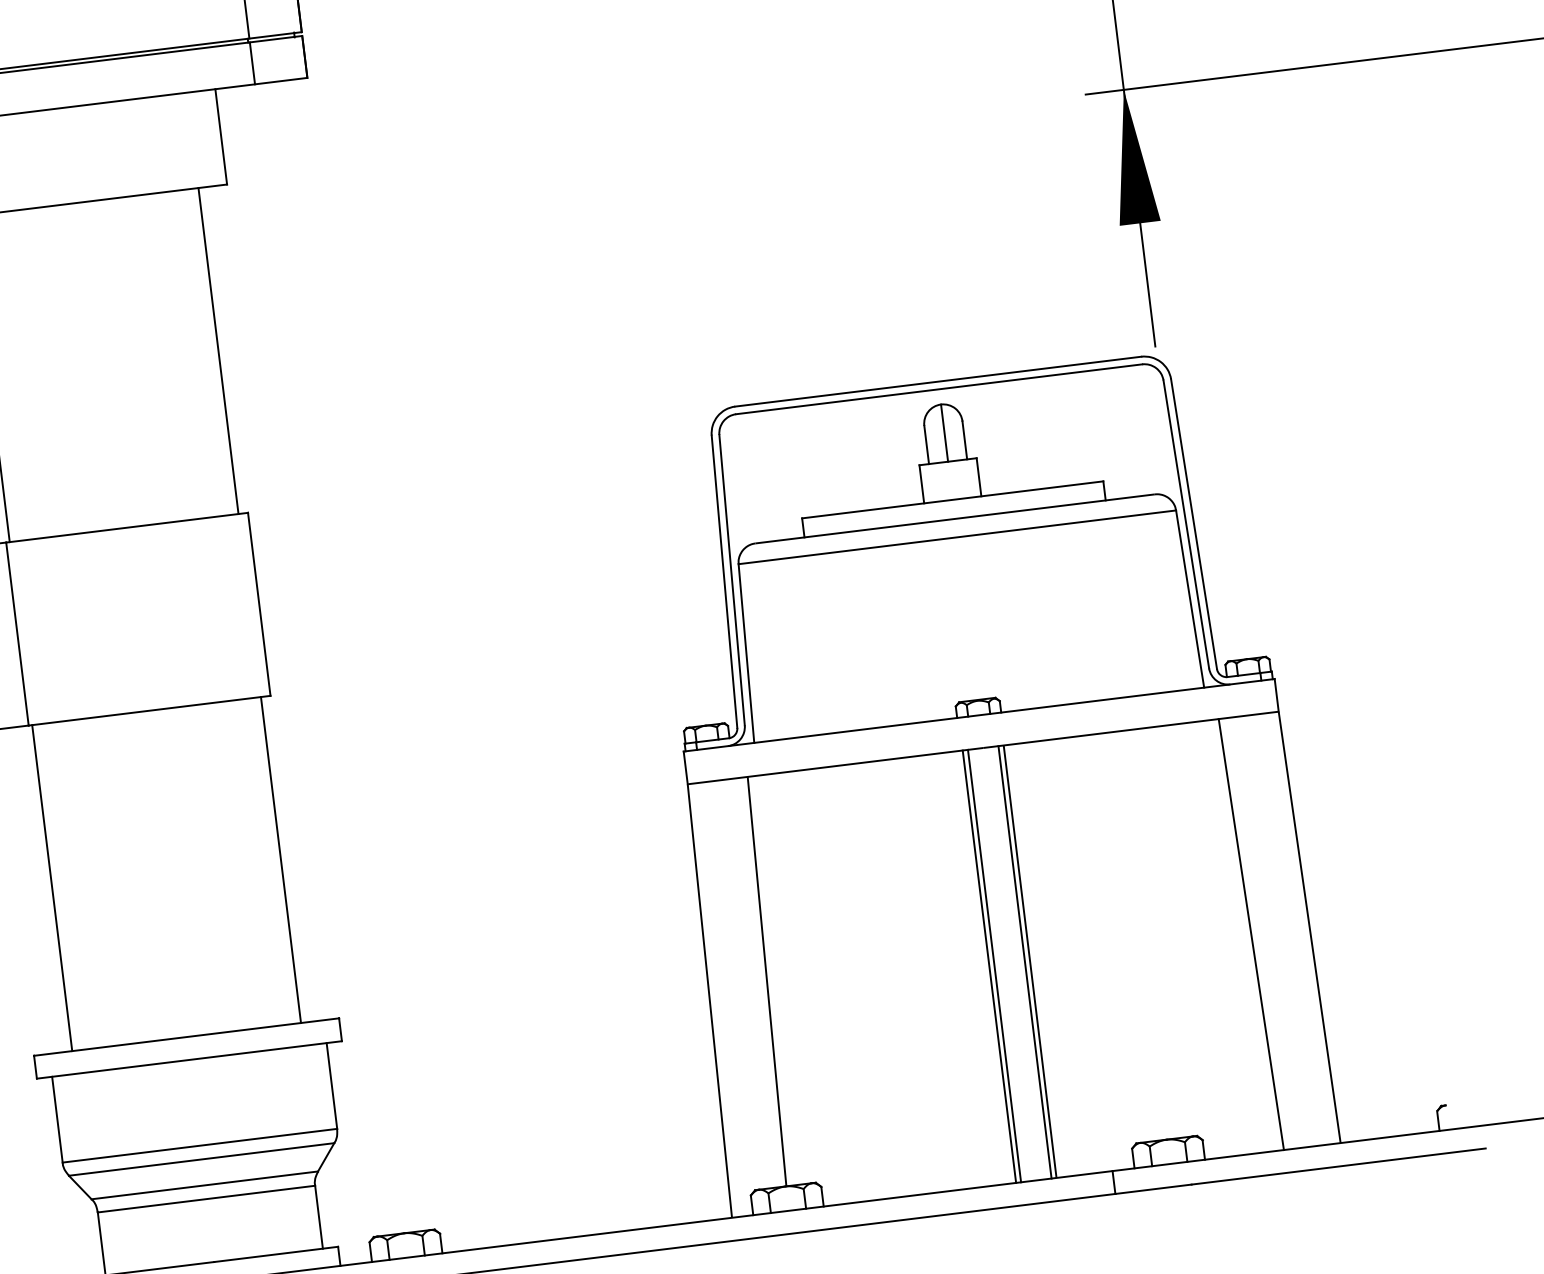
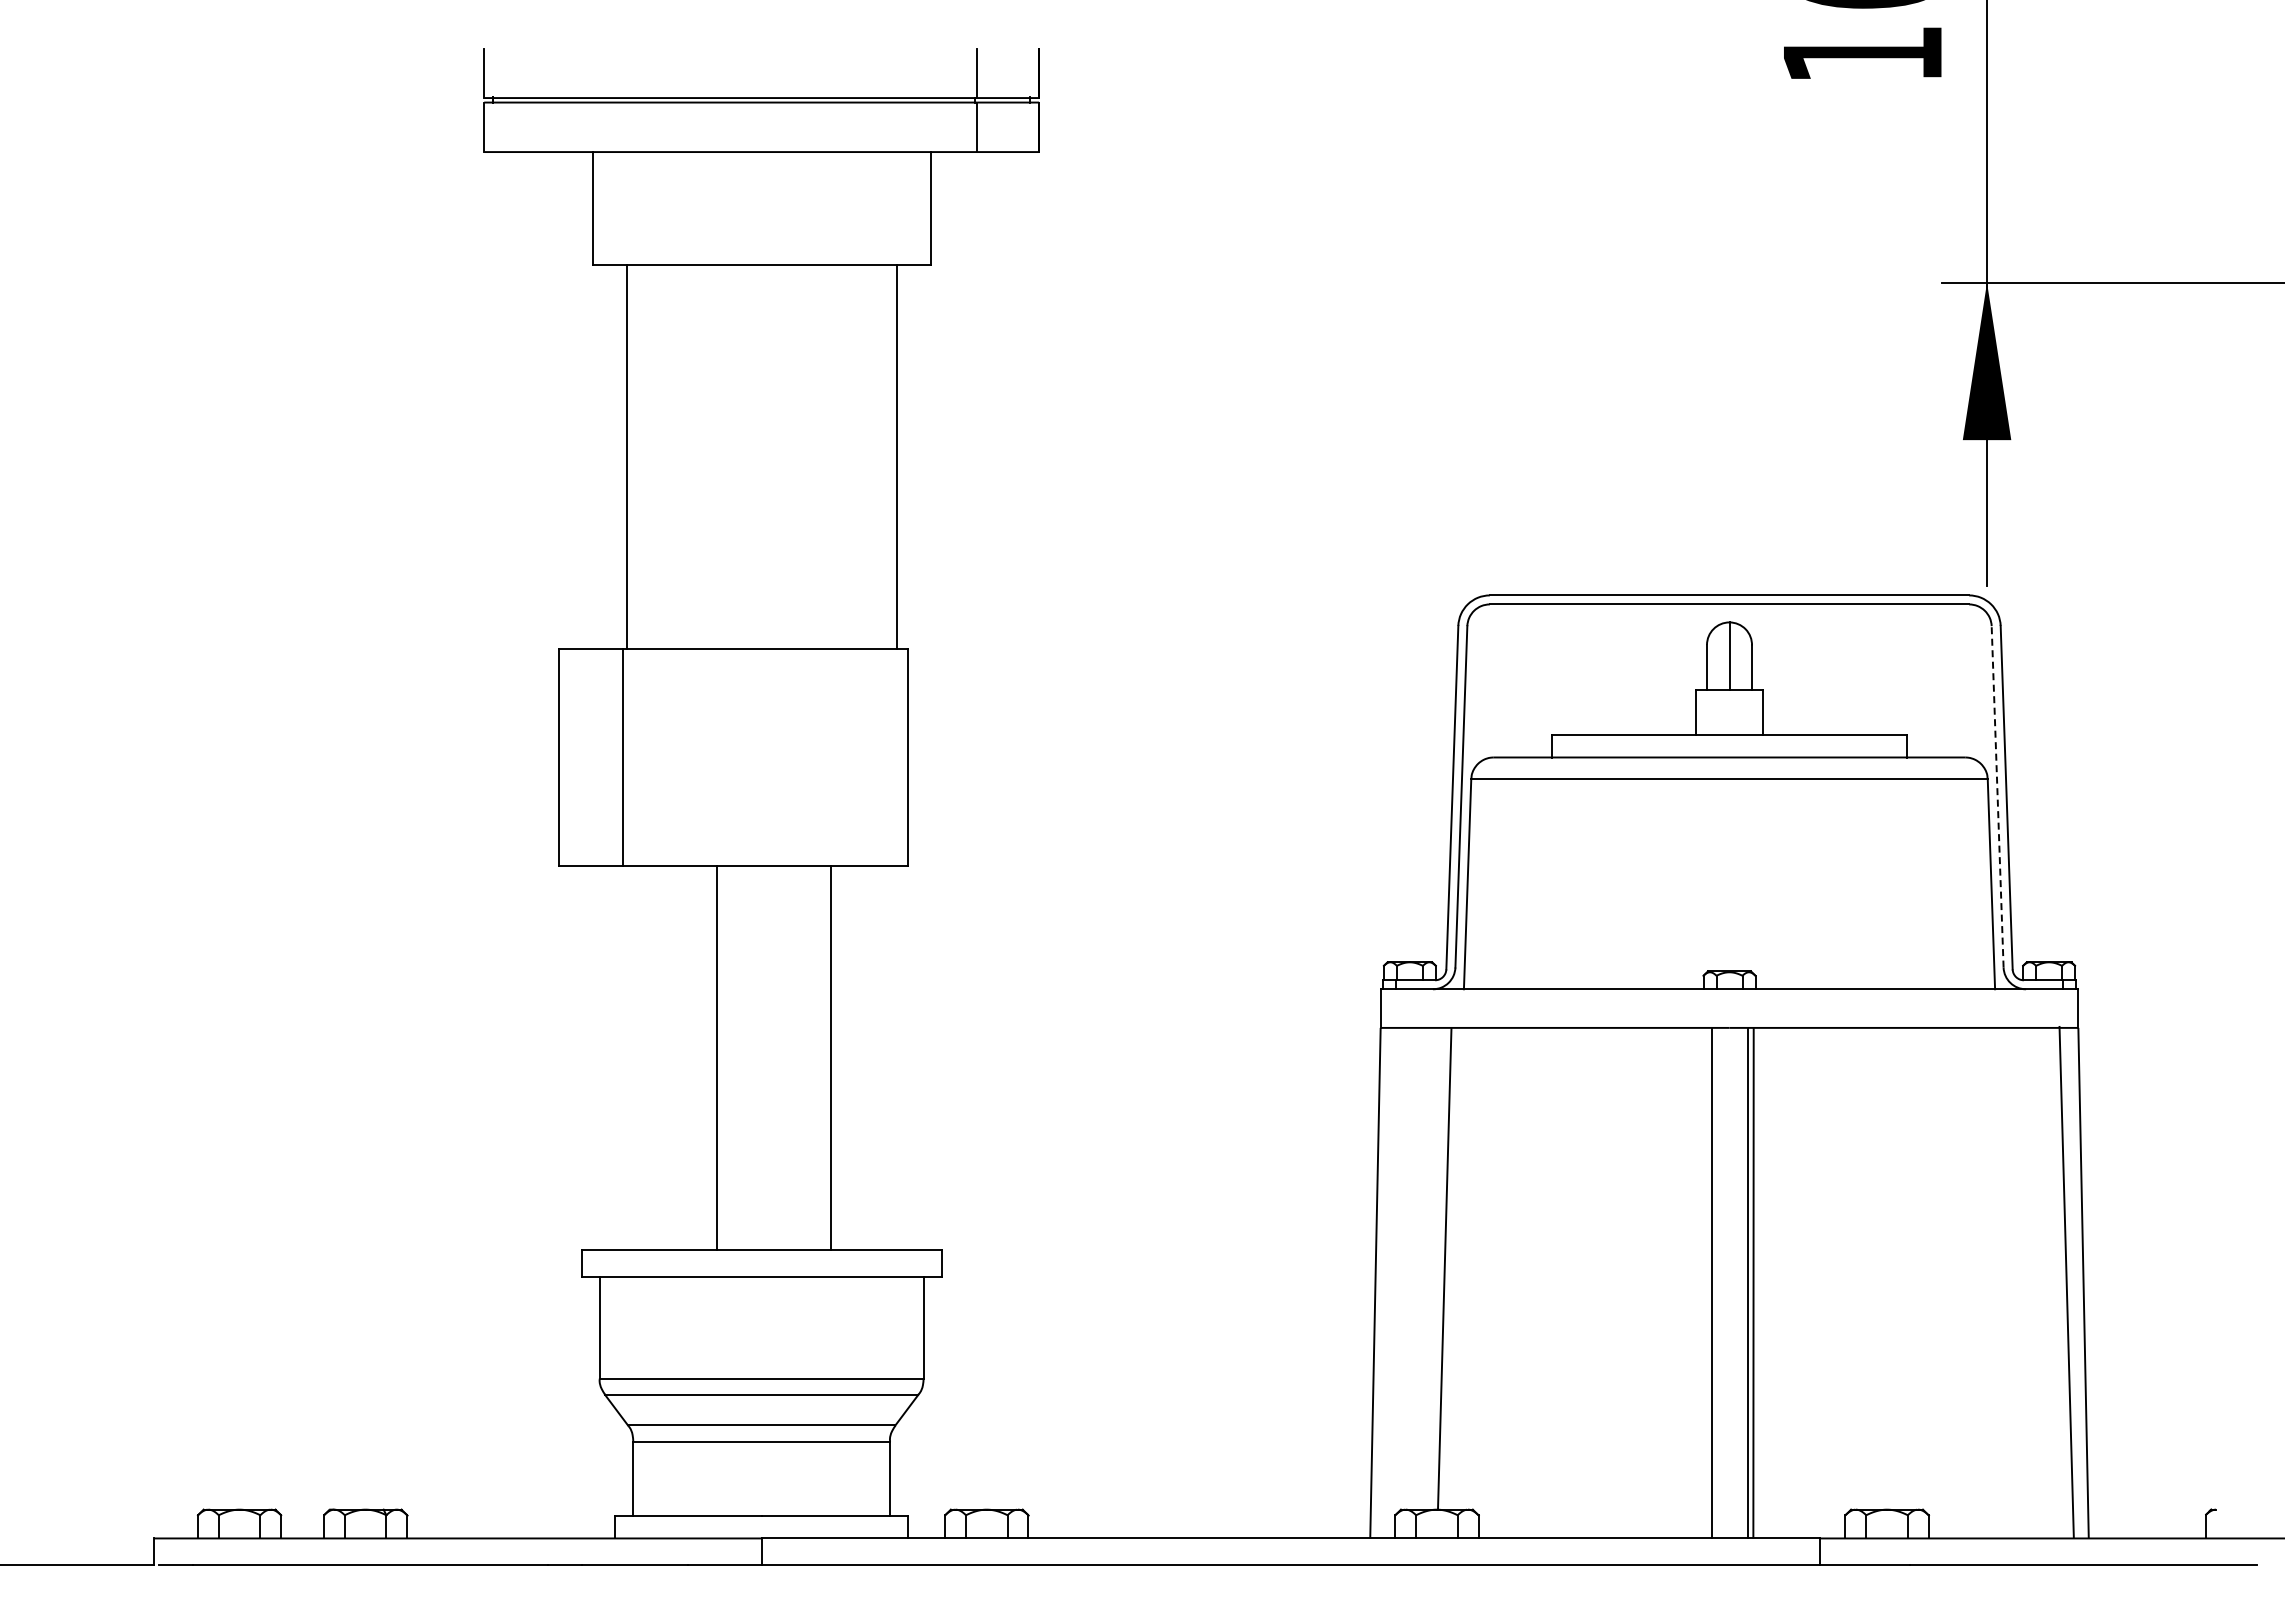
line: (1186, 524) -> (1997, 796), solid -> dashed
line: (280, 859) -> (830, 1057), moved
line: (52, 887) -> (716, 1057), moved
line: (1251, 934) -> (2066, 1281), moved
line: (989, 966) -> (1705, 1282), removed

